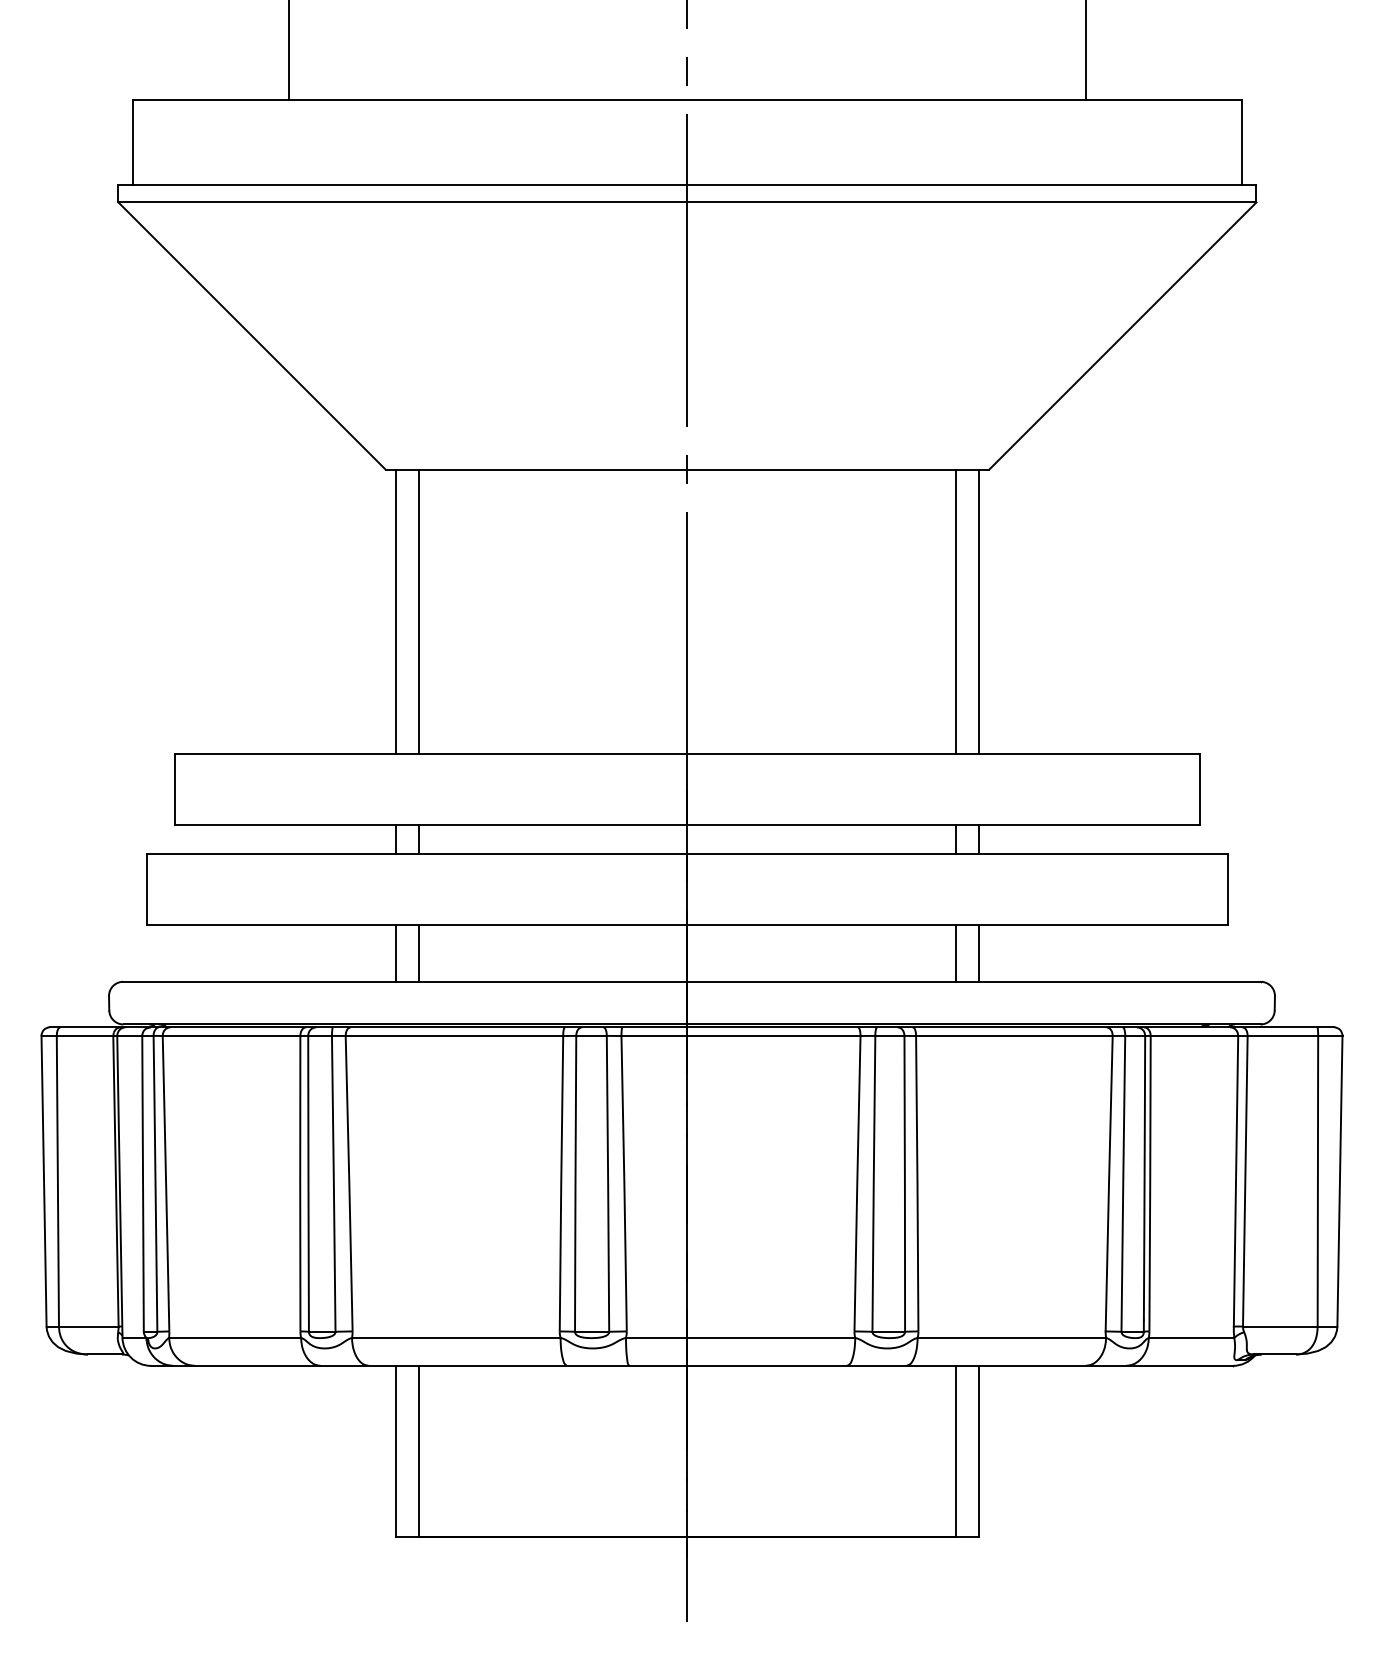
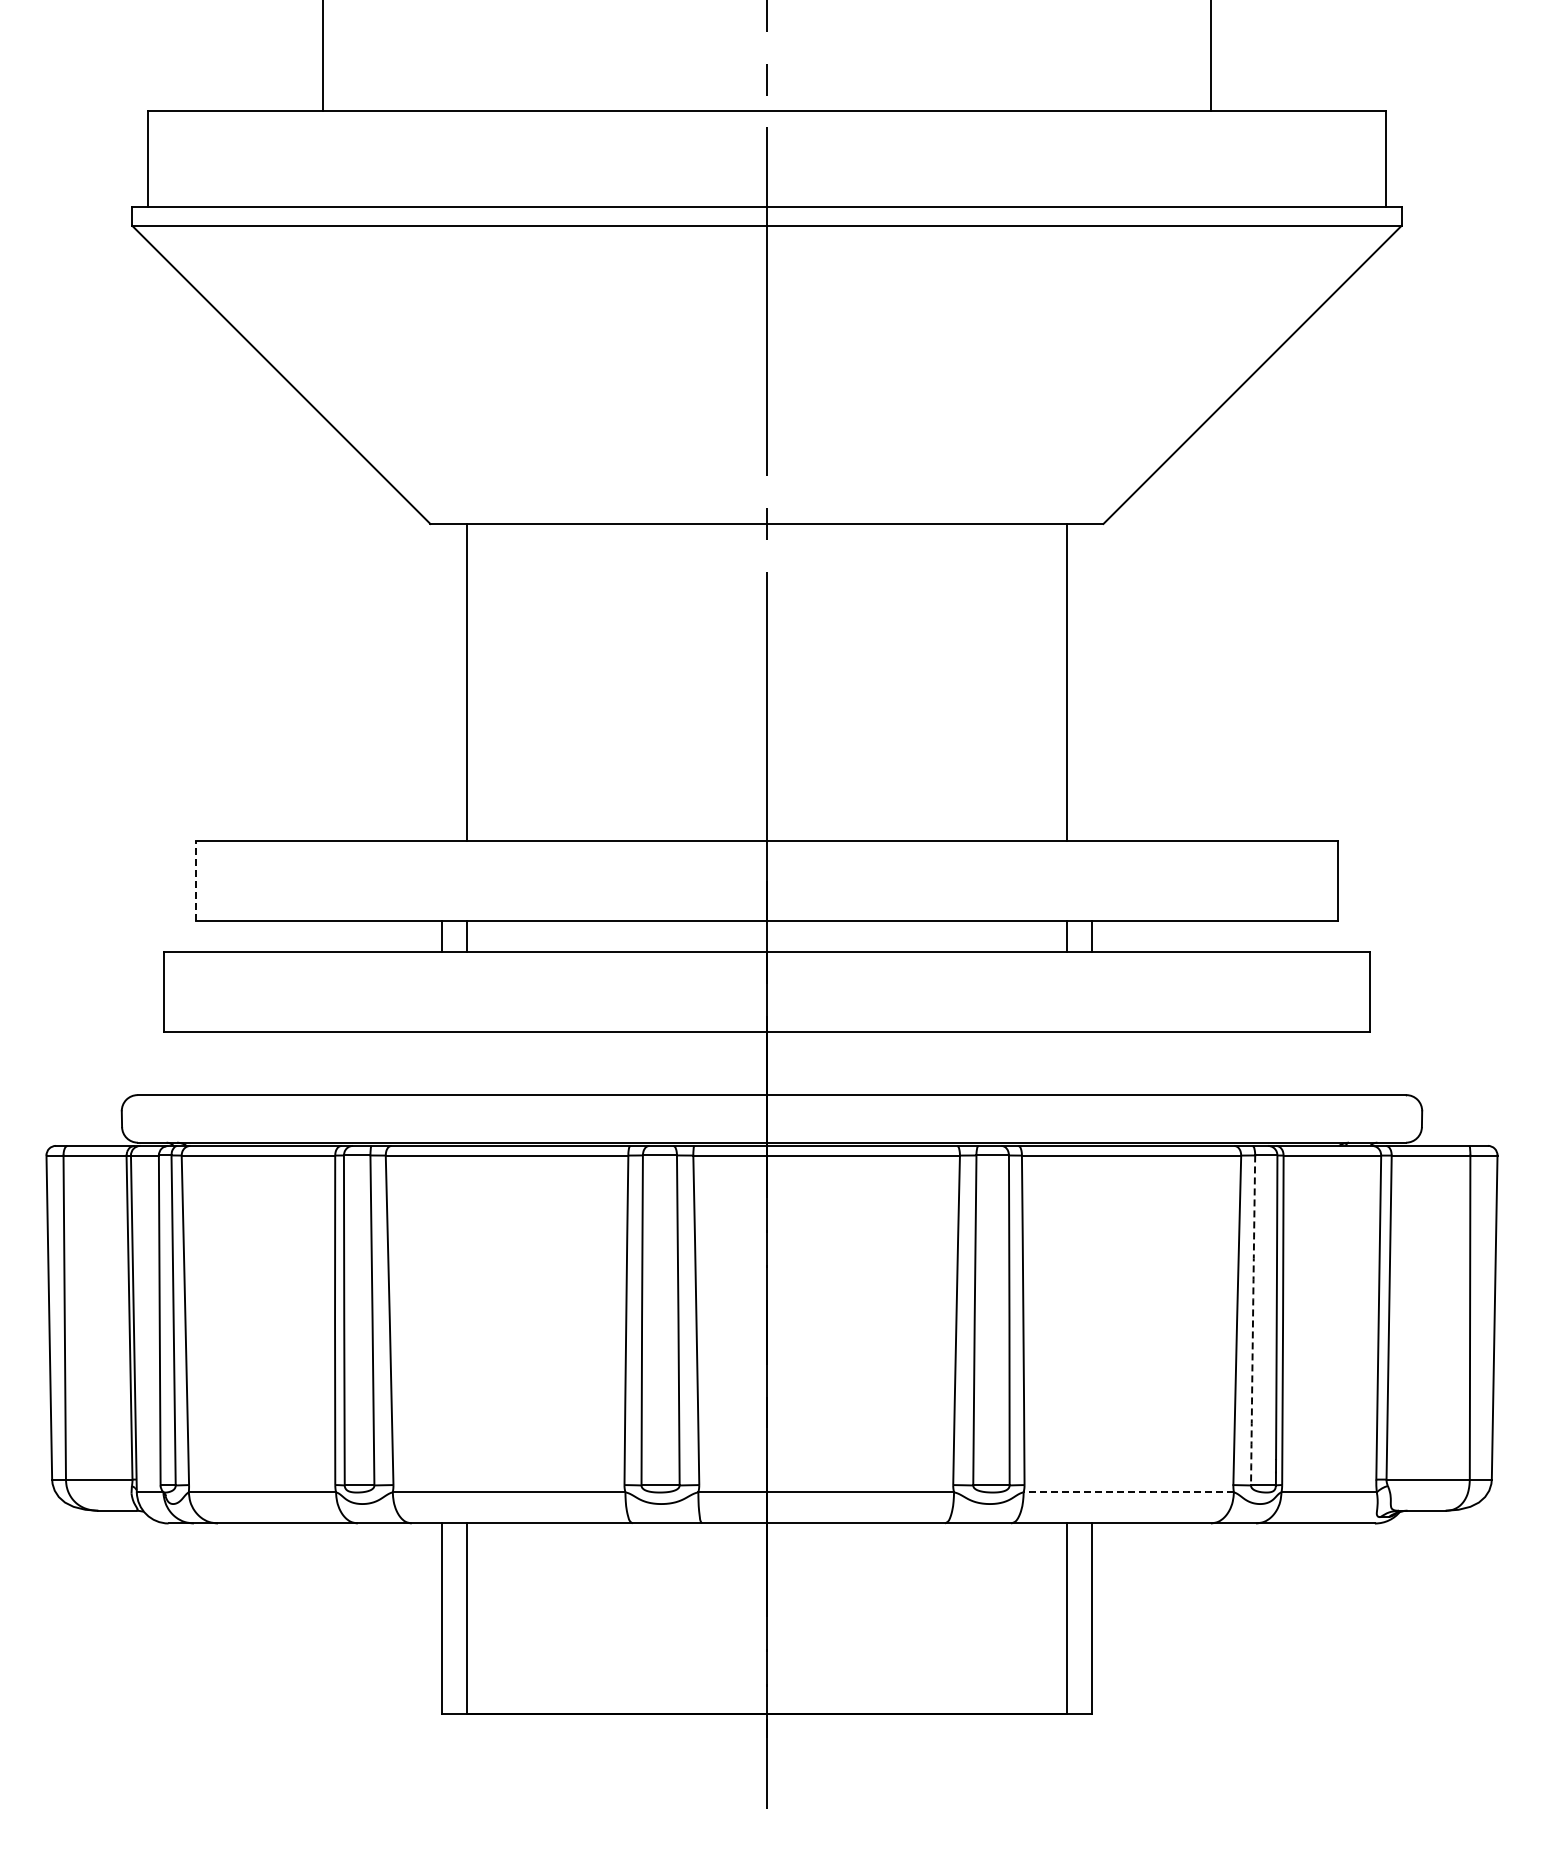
line: (395, 611) -> (441, 682), removed
line: (979, 611) -> (1092, 682), removed
line: (175, 789) -> (195, 880), solid -> dashed
line: (395, 953) -> (441, 1063), removed
line: (418, 953) -> (467, 1063), removed
line: (956, 953) -> (1066, 1063), removed
line: (979, 953) -> (1092, 1063), removed
arc: (1123, 1183) -> (1253, 1320), solid -> dashed
line: (1011, 1338) -> (1128, 1492), solid -> dashed

